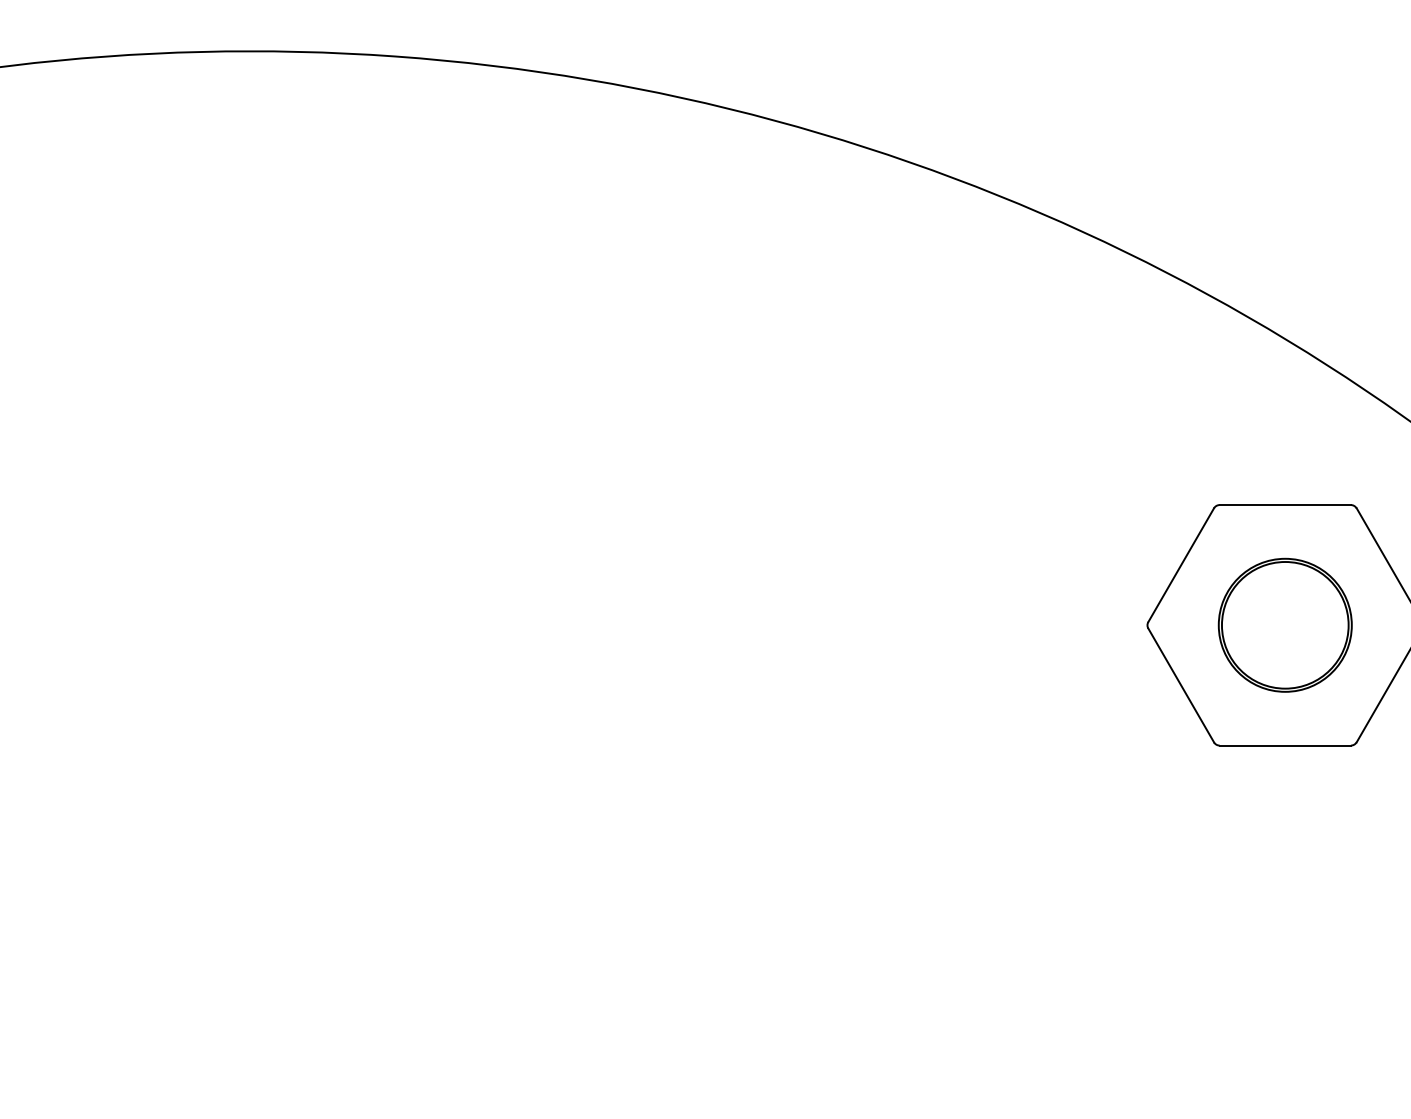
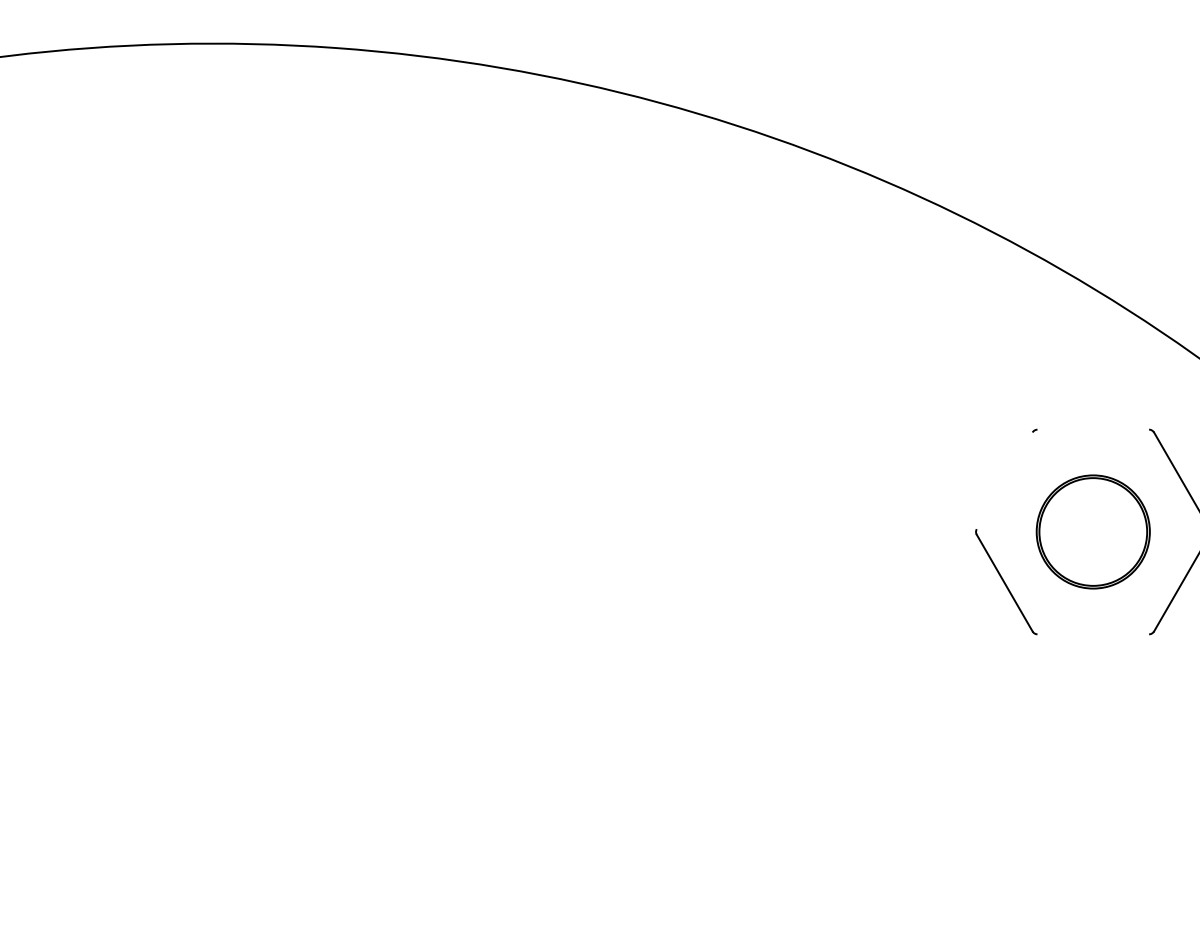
line: (1284, 505) -> (1092, 430), removed
line: (1180, 565) -> (1004, 481), removed
line: (1284, 745) -> (1092, 634), removed

